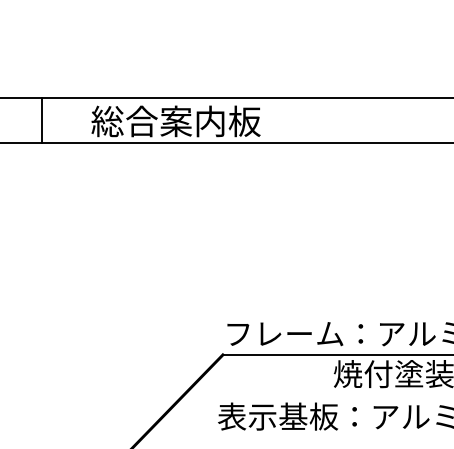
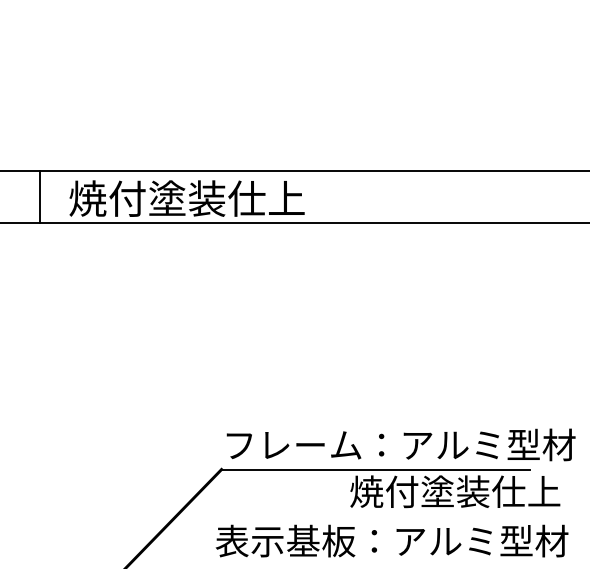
line: (42, 120) -> (40, 197), moved
text: (192, 121) -> (186, 198), 総合案内板 -> 焼付塗装仕上

